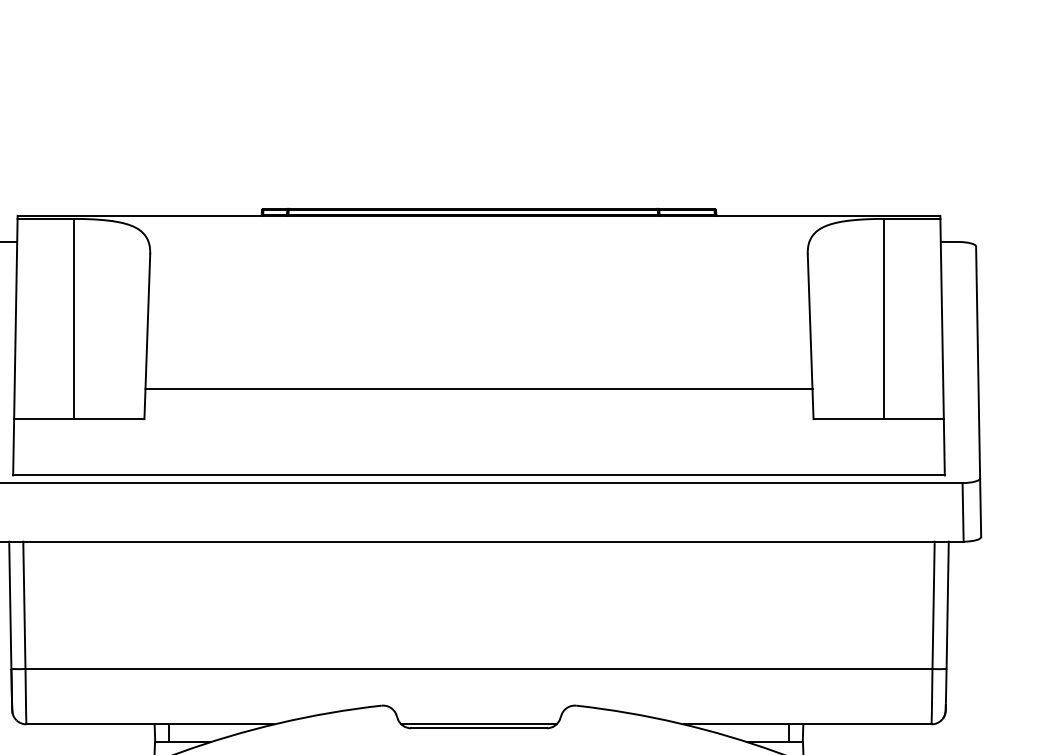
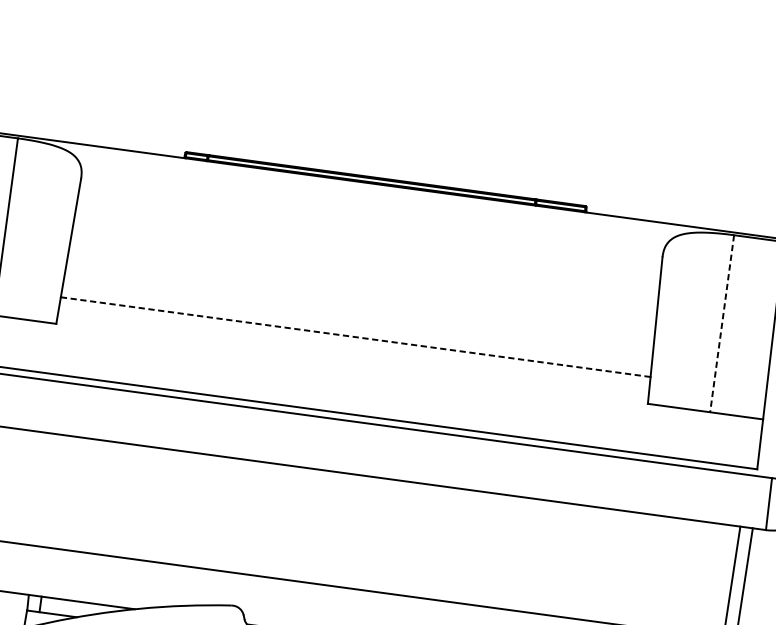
line: (883, 319) -> (721, 324), solid -> dashed
line: (478, 388) -> (355, 336), solid -> dashed

